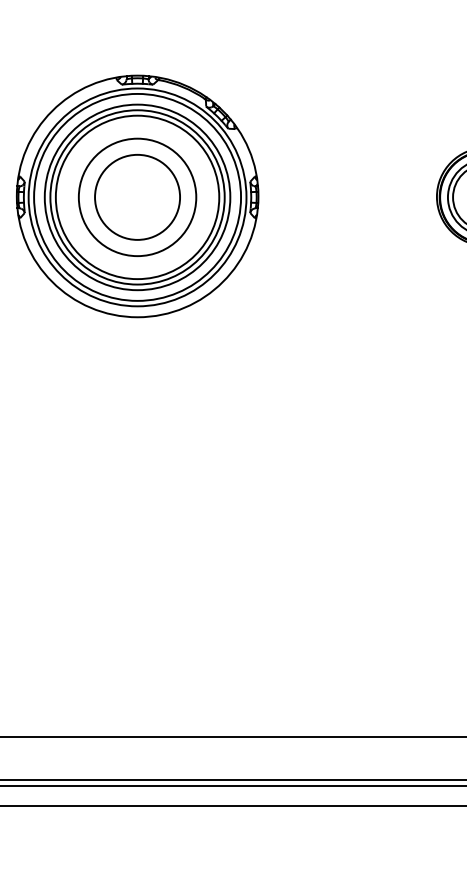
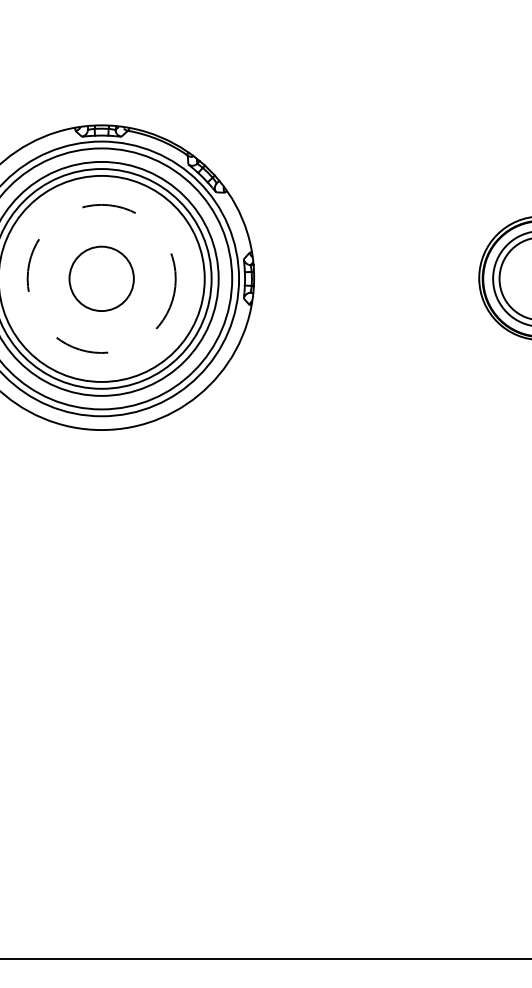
circle: (137, 196) -> (101, 277), size x0.6
circle: (137, 197) -> (101, 279), solid -> dashed

